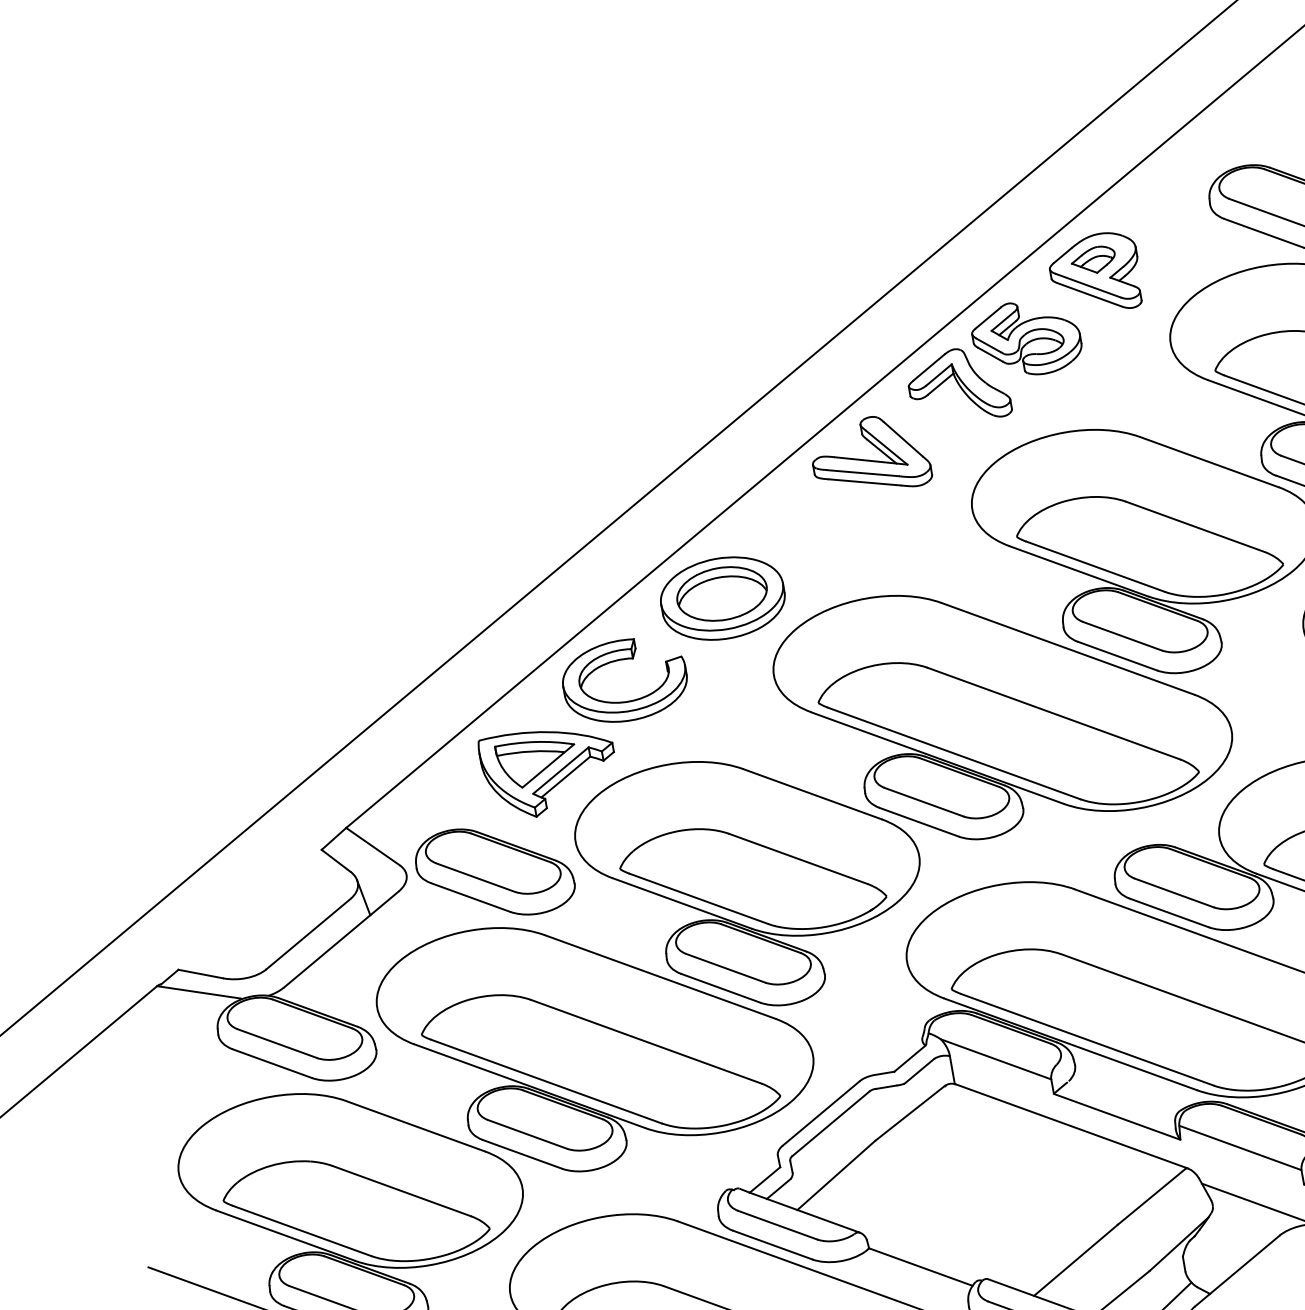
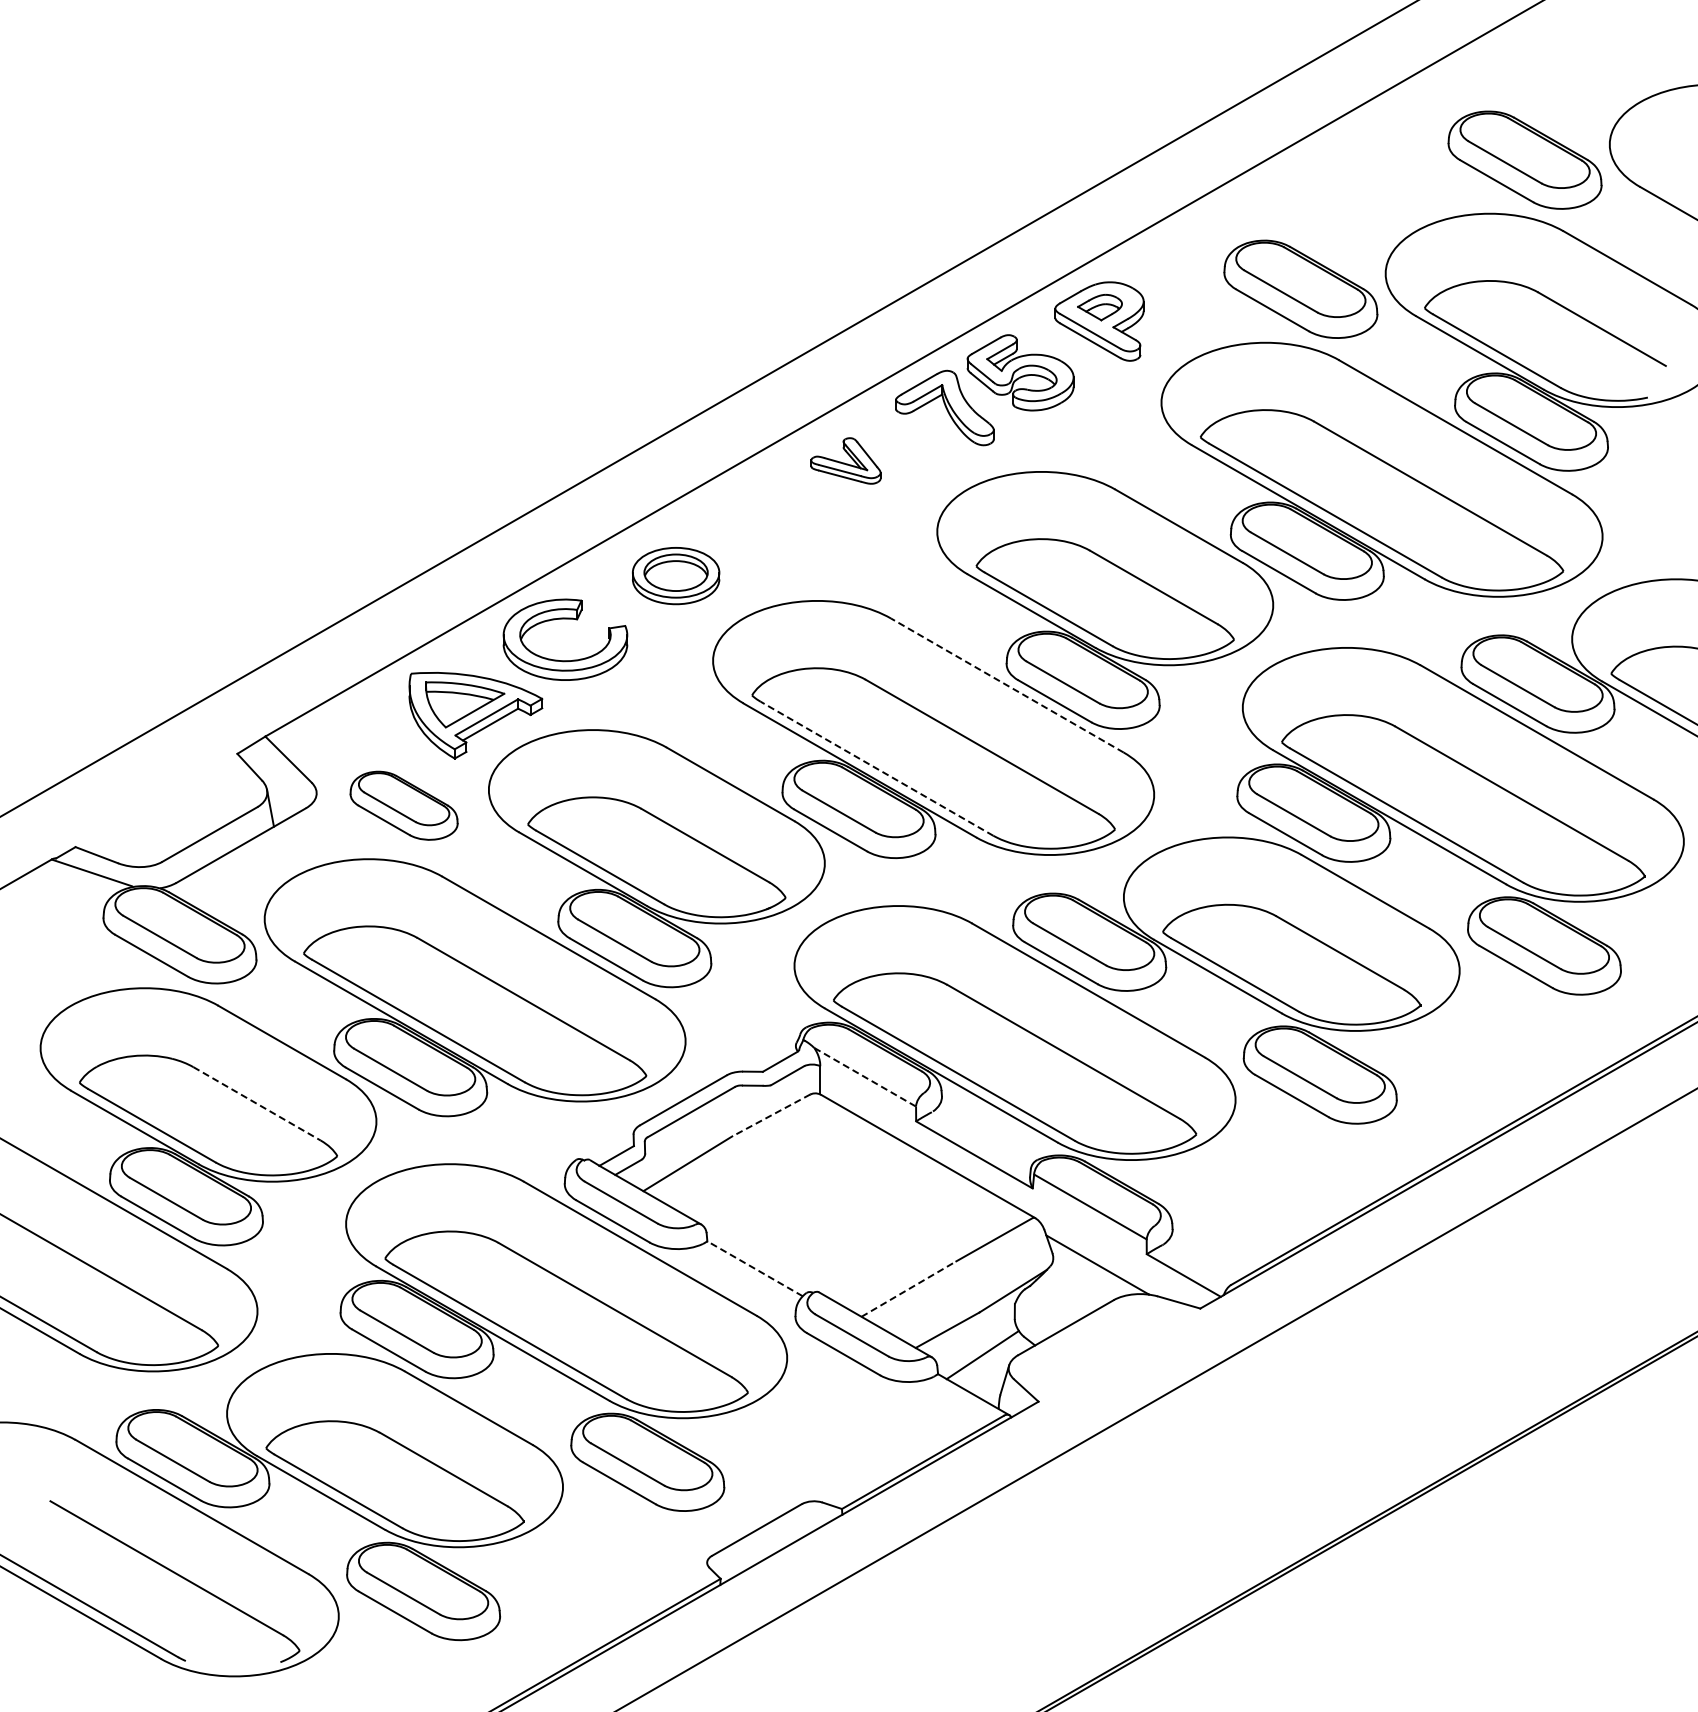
part: (869, 455) -> (845, 460), size x0.6
part: (722, 598) -> (675, 575), size x0.7
line: (1067, 648) -> (1006, 685), solid -> dashed
line: (953, 753) -> (876, 768), solid -> dashed
part: (494, 871) -> (403, 805), size x0.7
line: (996, 1059) -> (865, 1077), solid -> dashed
line: (910, 1113) -> (771, 1115), solid -> dashed
line: (402, 1190) -> (257, 1103), solid -> dashed
line: (1075, 1260) -> (908, 1289), solid -> dashed
line: (920, 1266) -> (754, 1268), solid -> dashed

